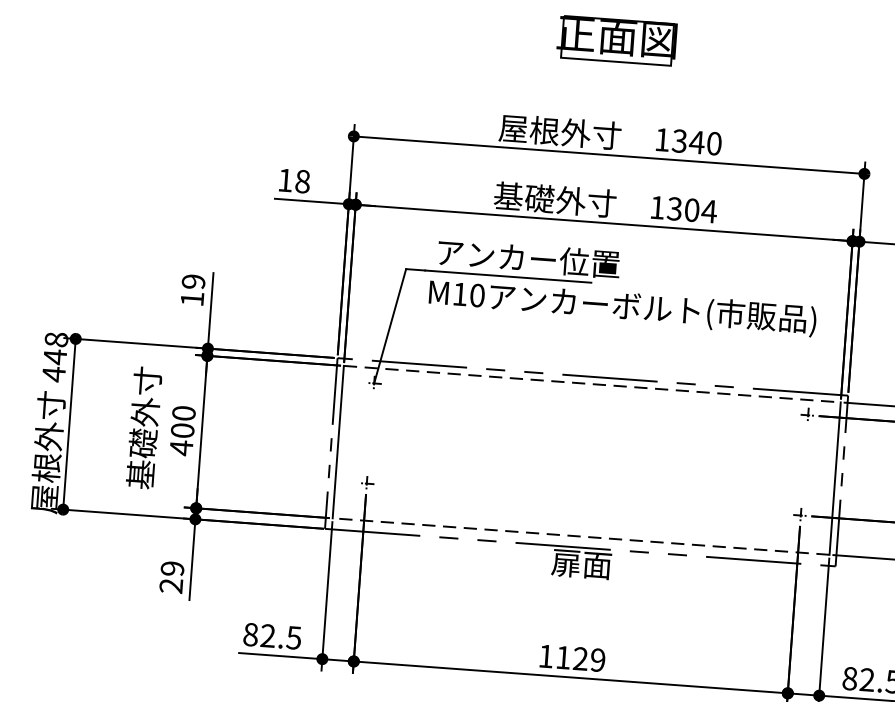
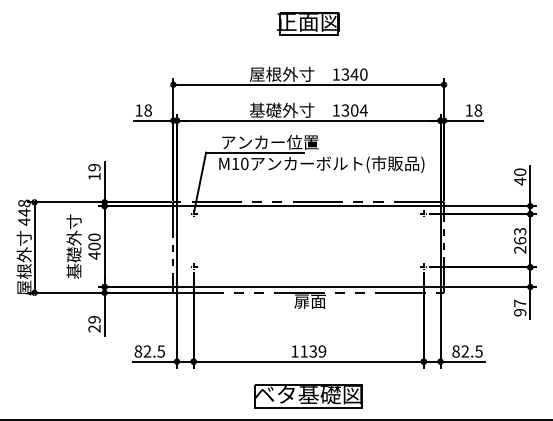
line: (591, 384) -> (308, 206), dashed -> solid
line: (580, 535) -> (308, 286), dashed -> solid
text: (579, 658) -> (312, 351), 1129 -> 1139

